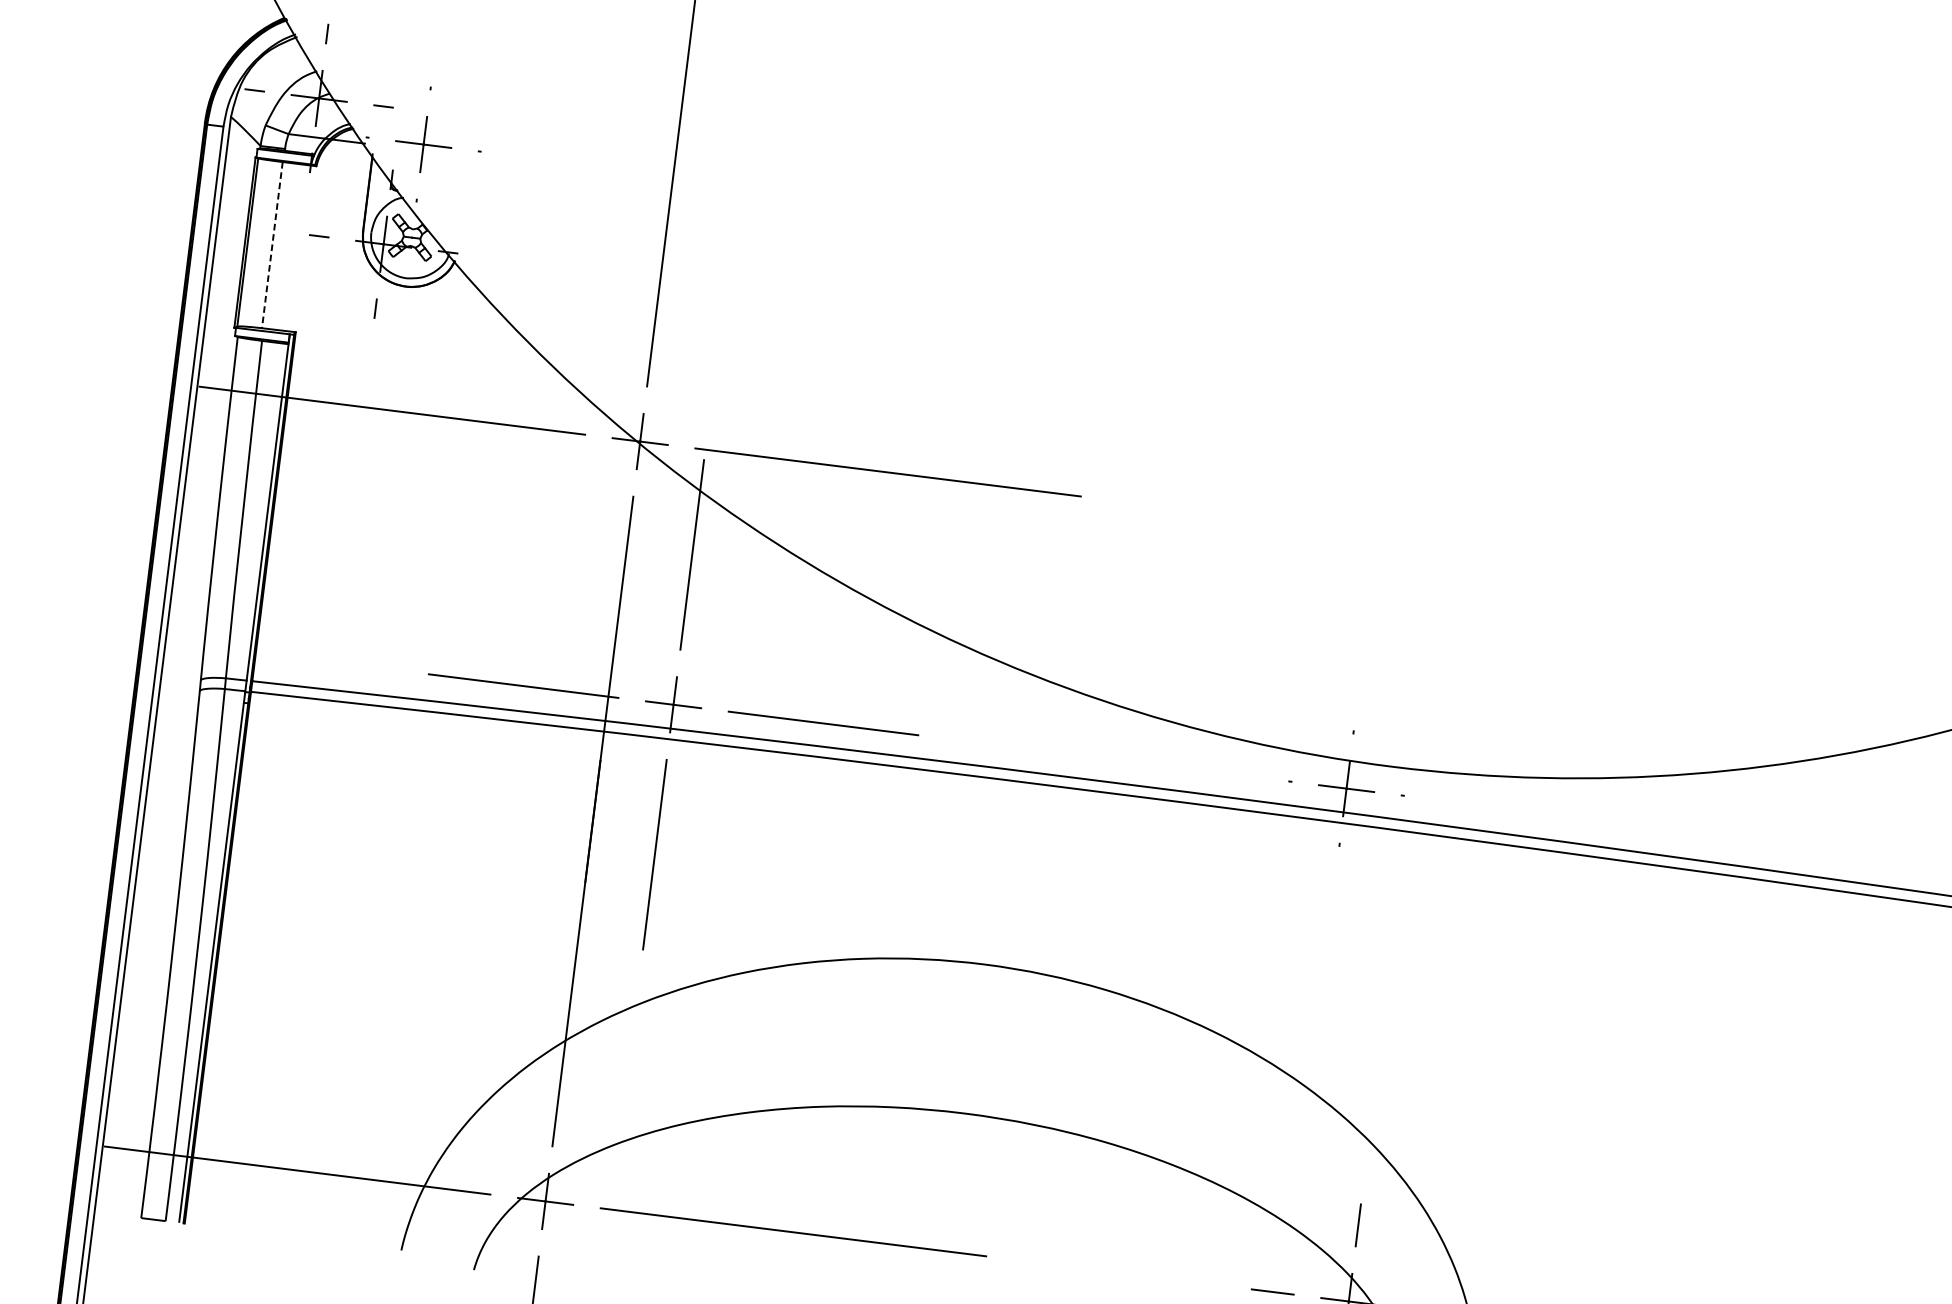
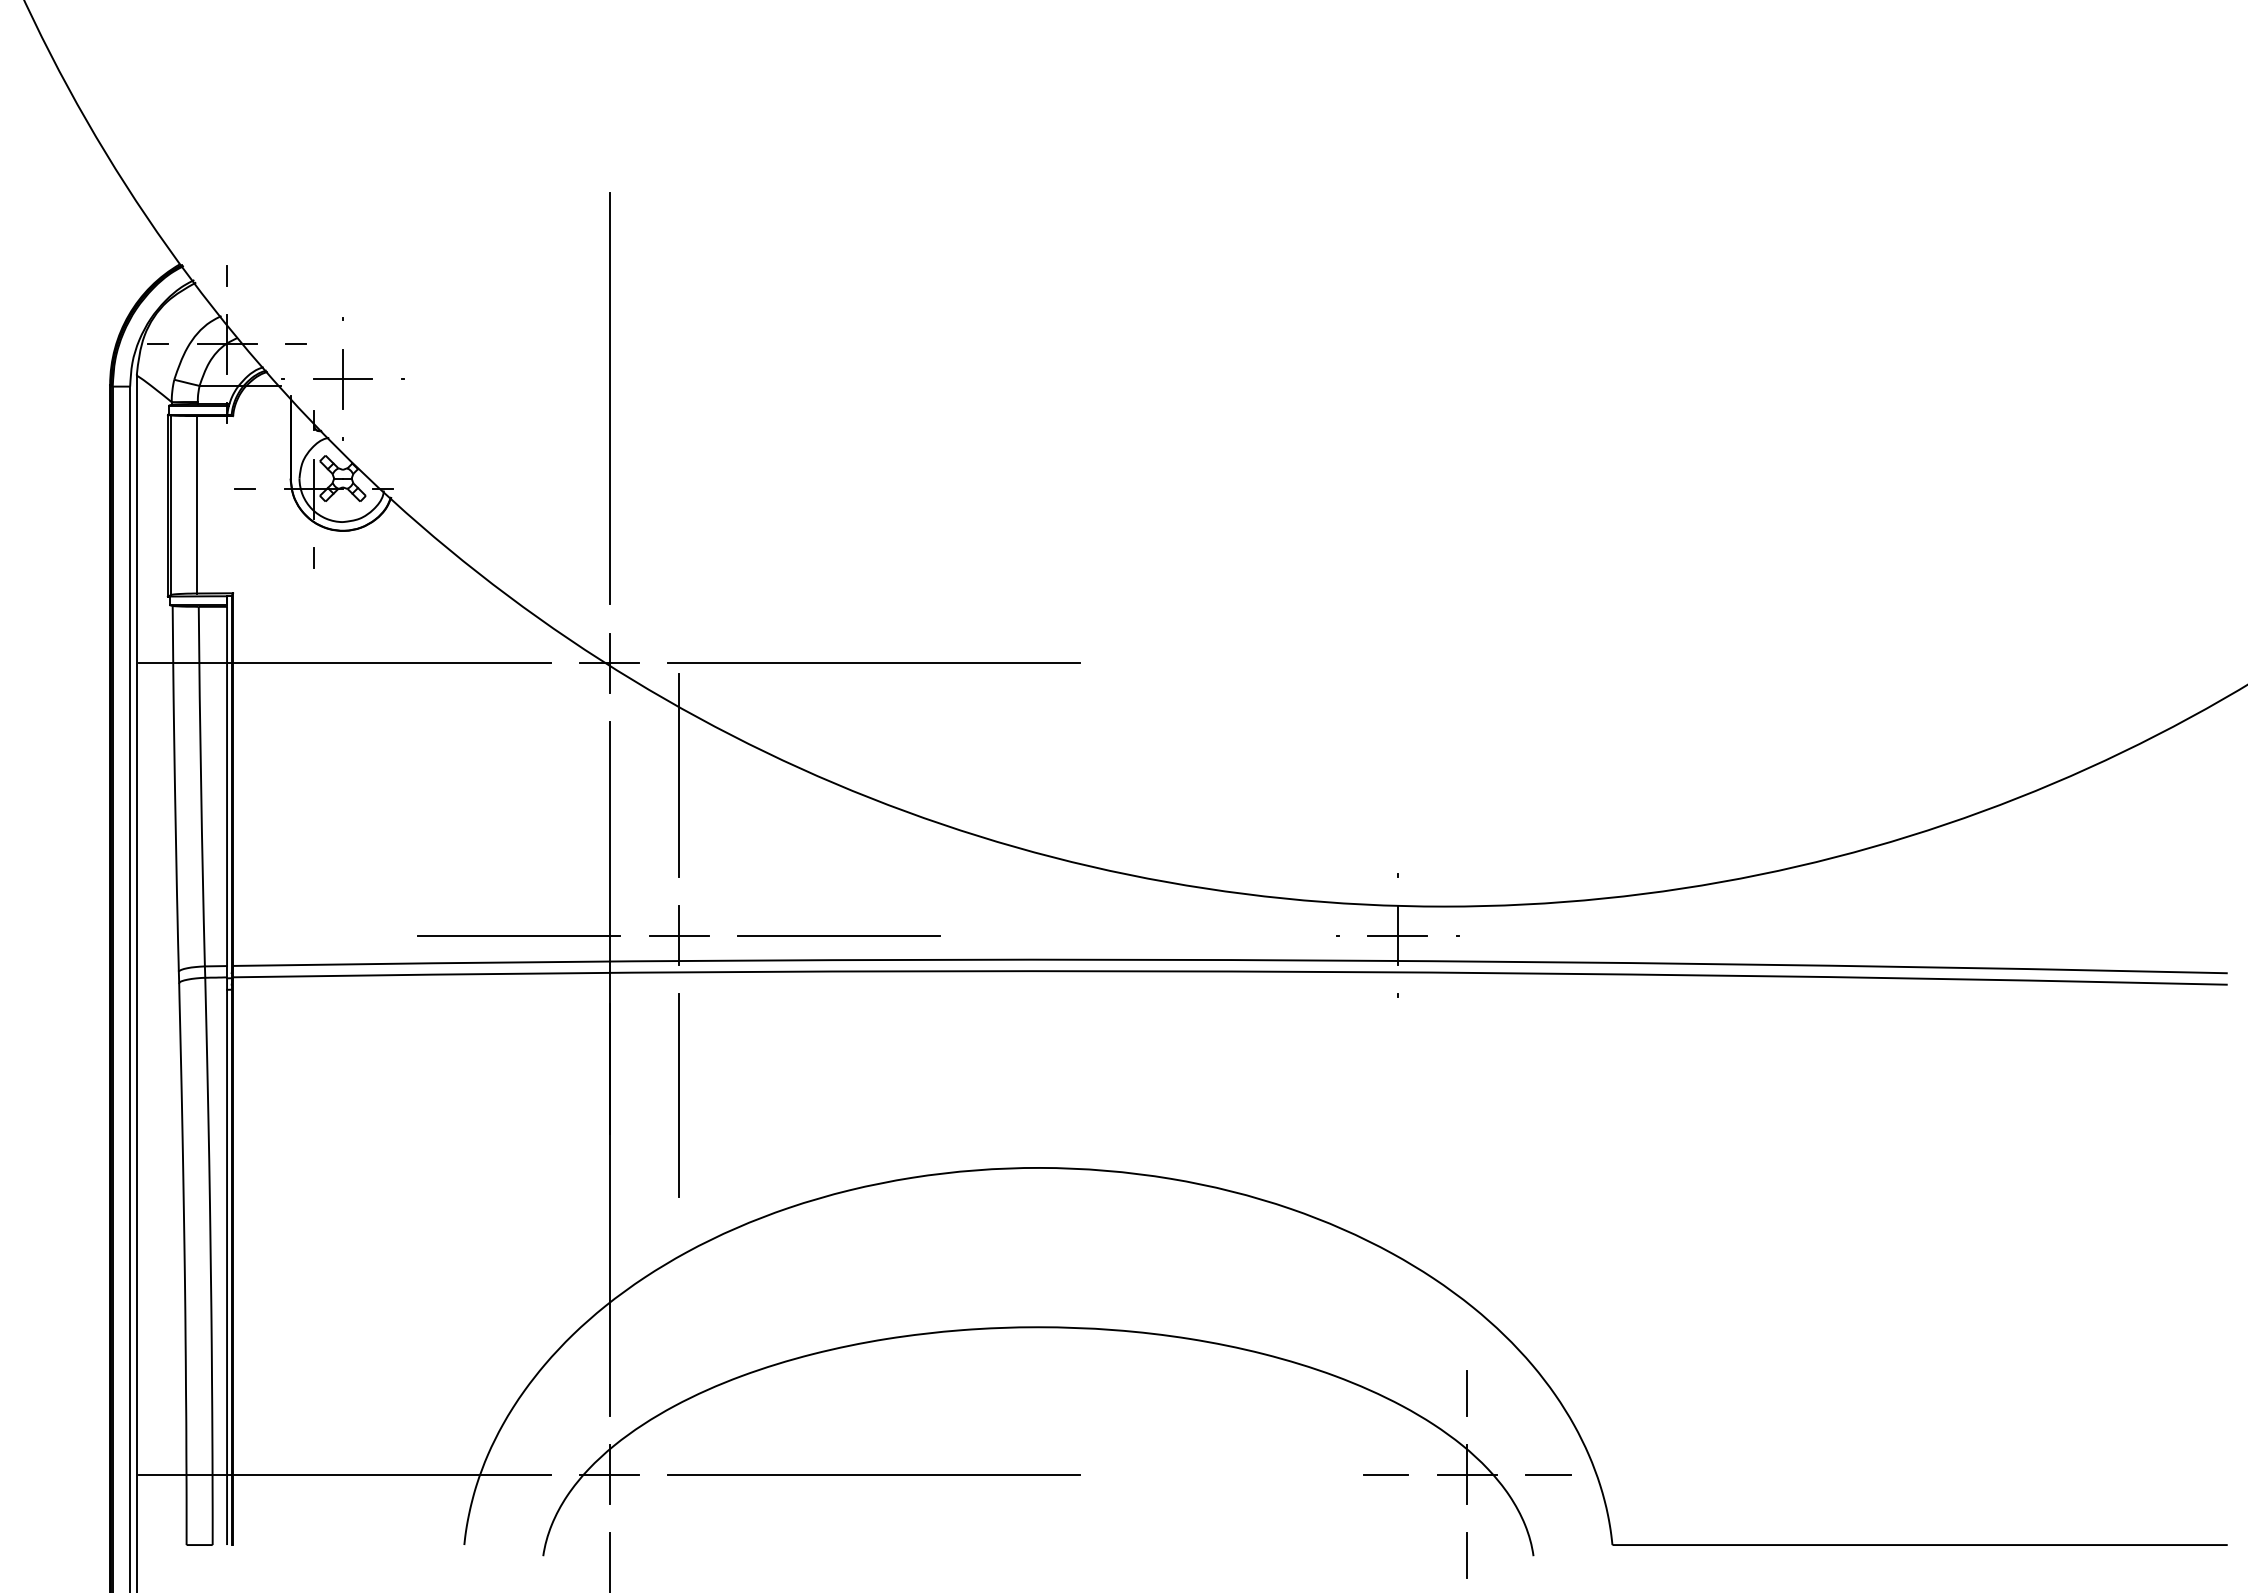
line: (272, 244) -> (197, 504), dashed -> solid

